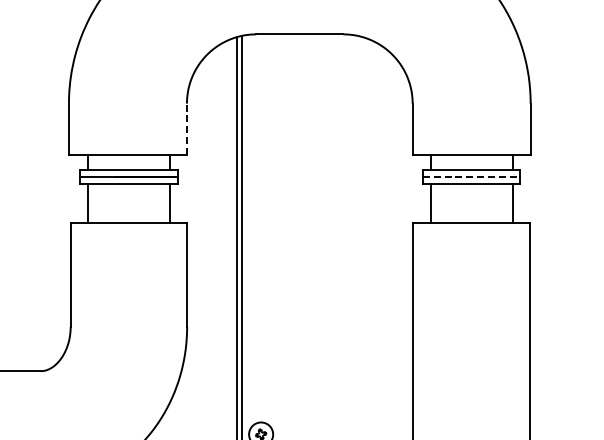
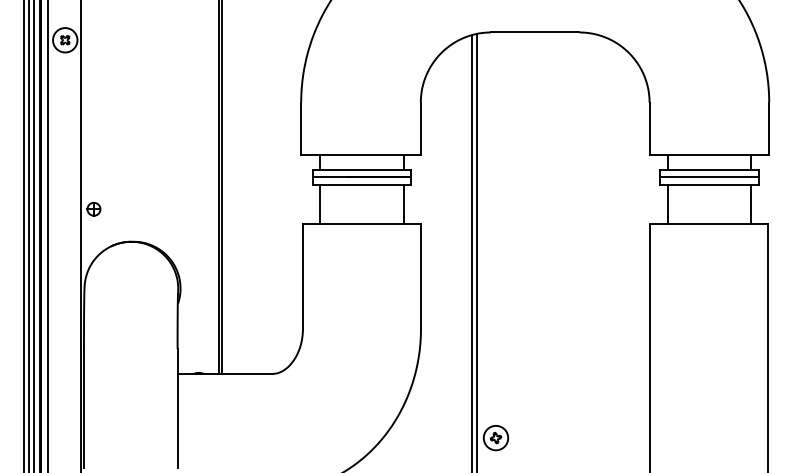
line: (186, 129) -> (420, 128), dashed -> solid
line: (471, 176) -> (709, 176), dashed -> solid

